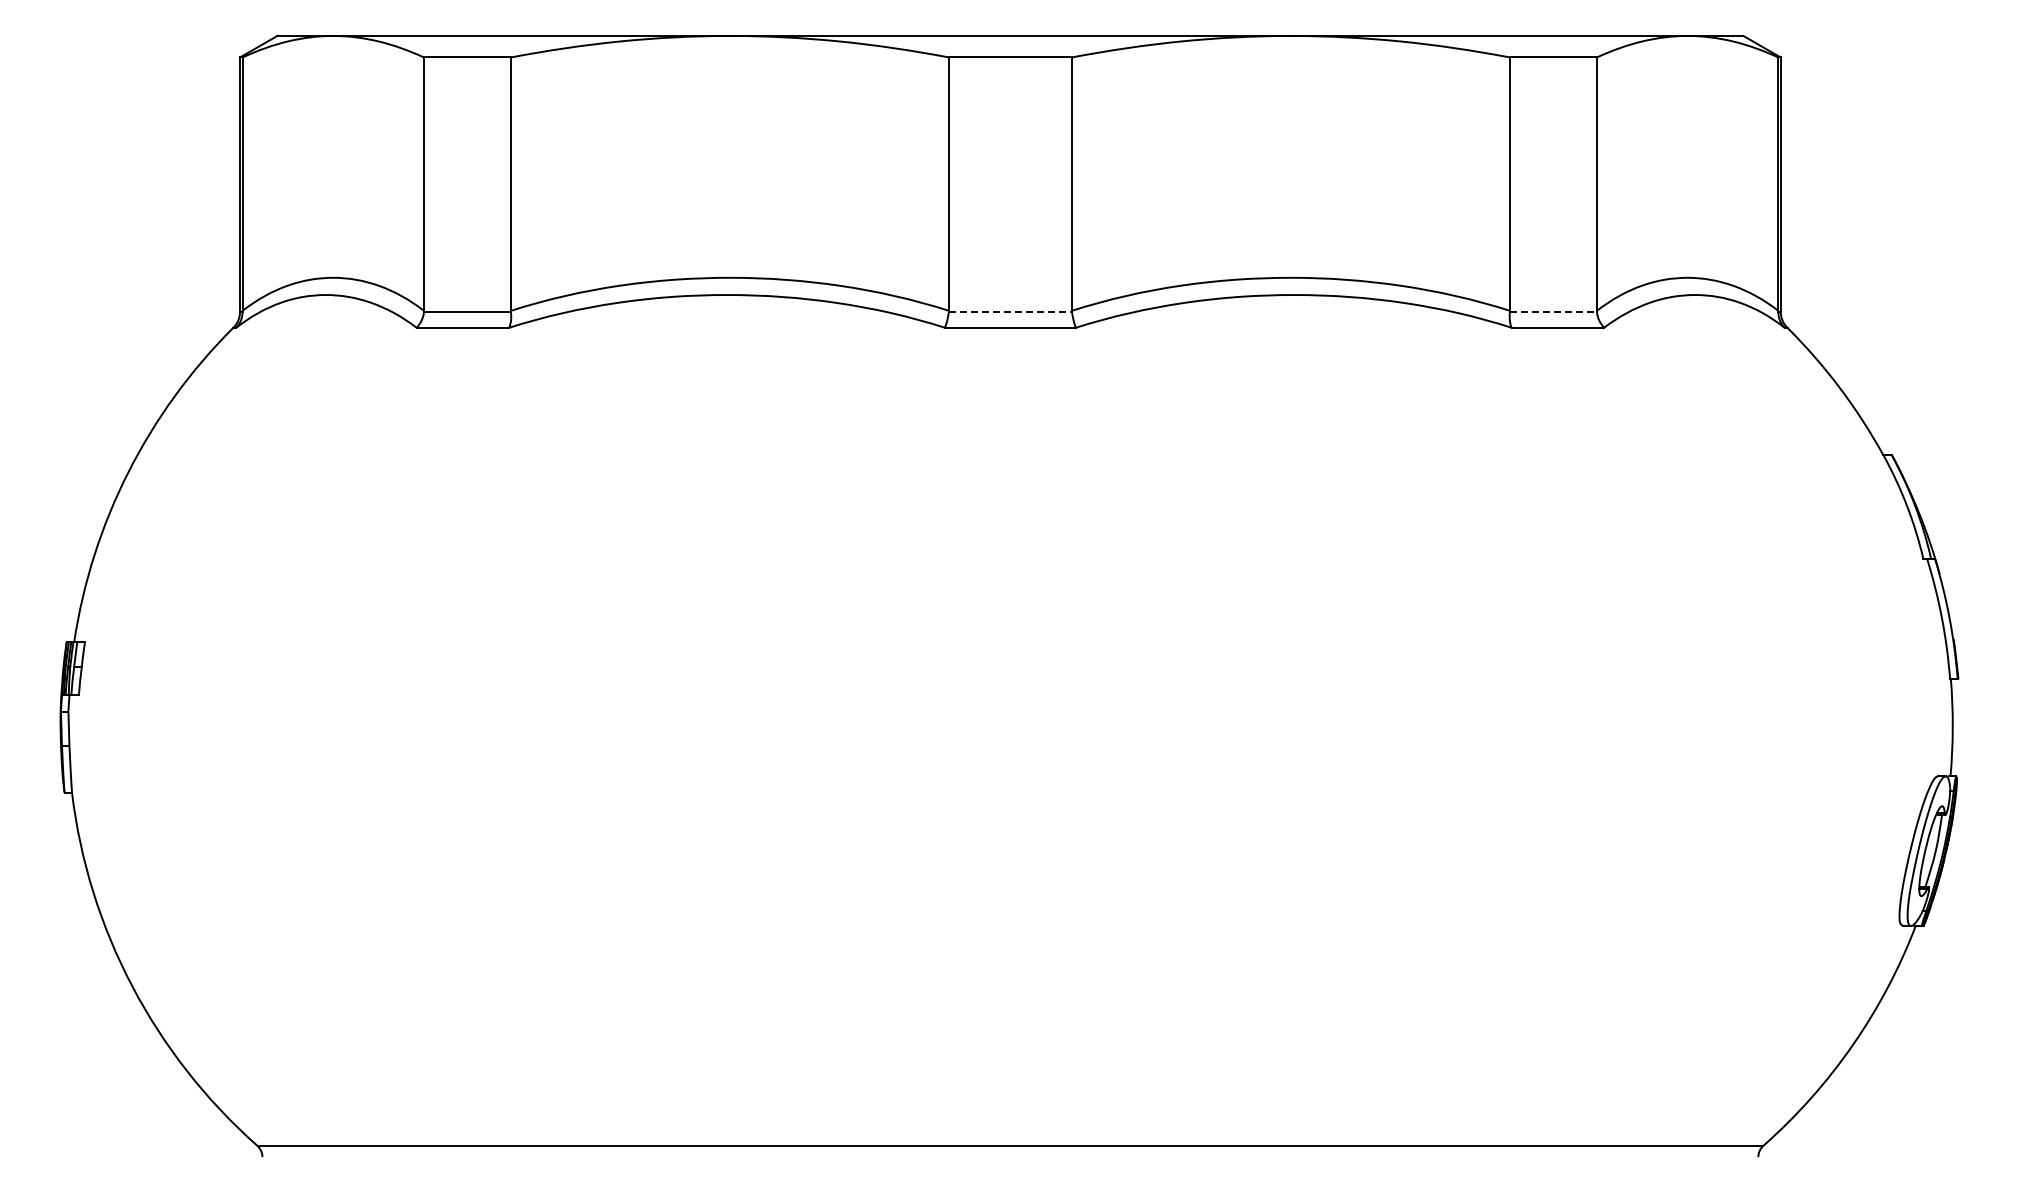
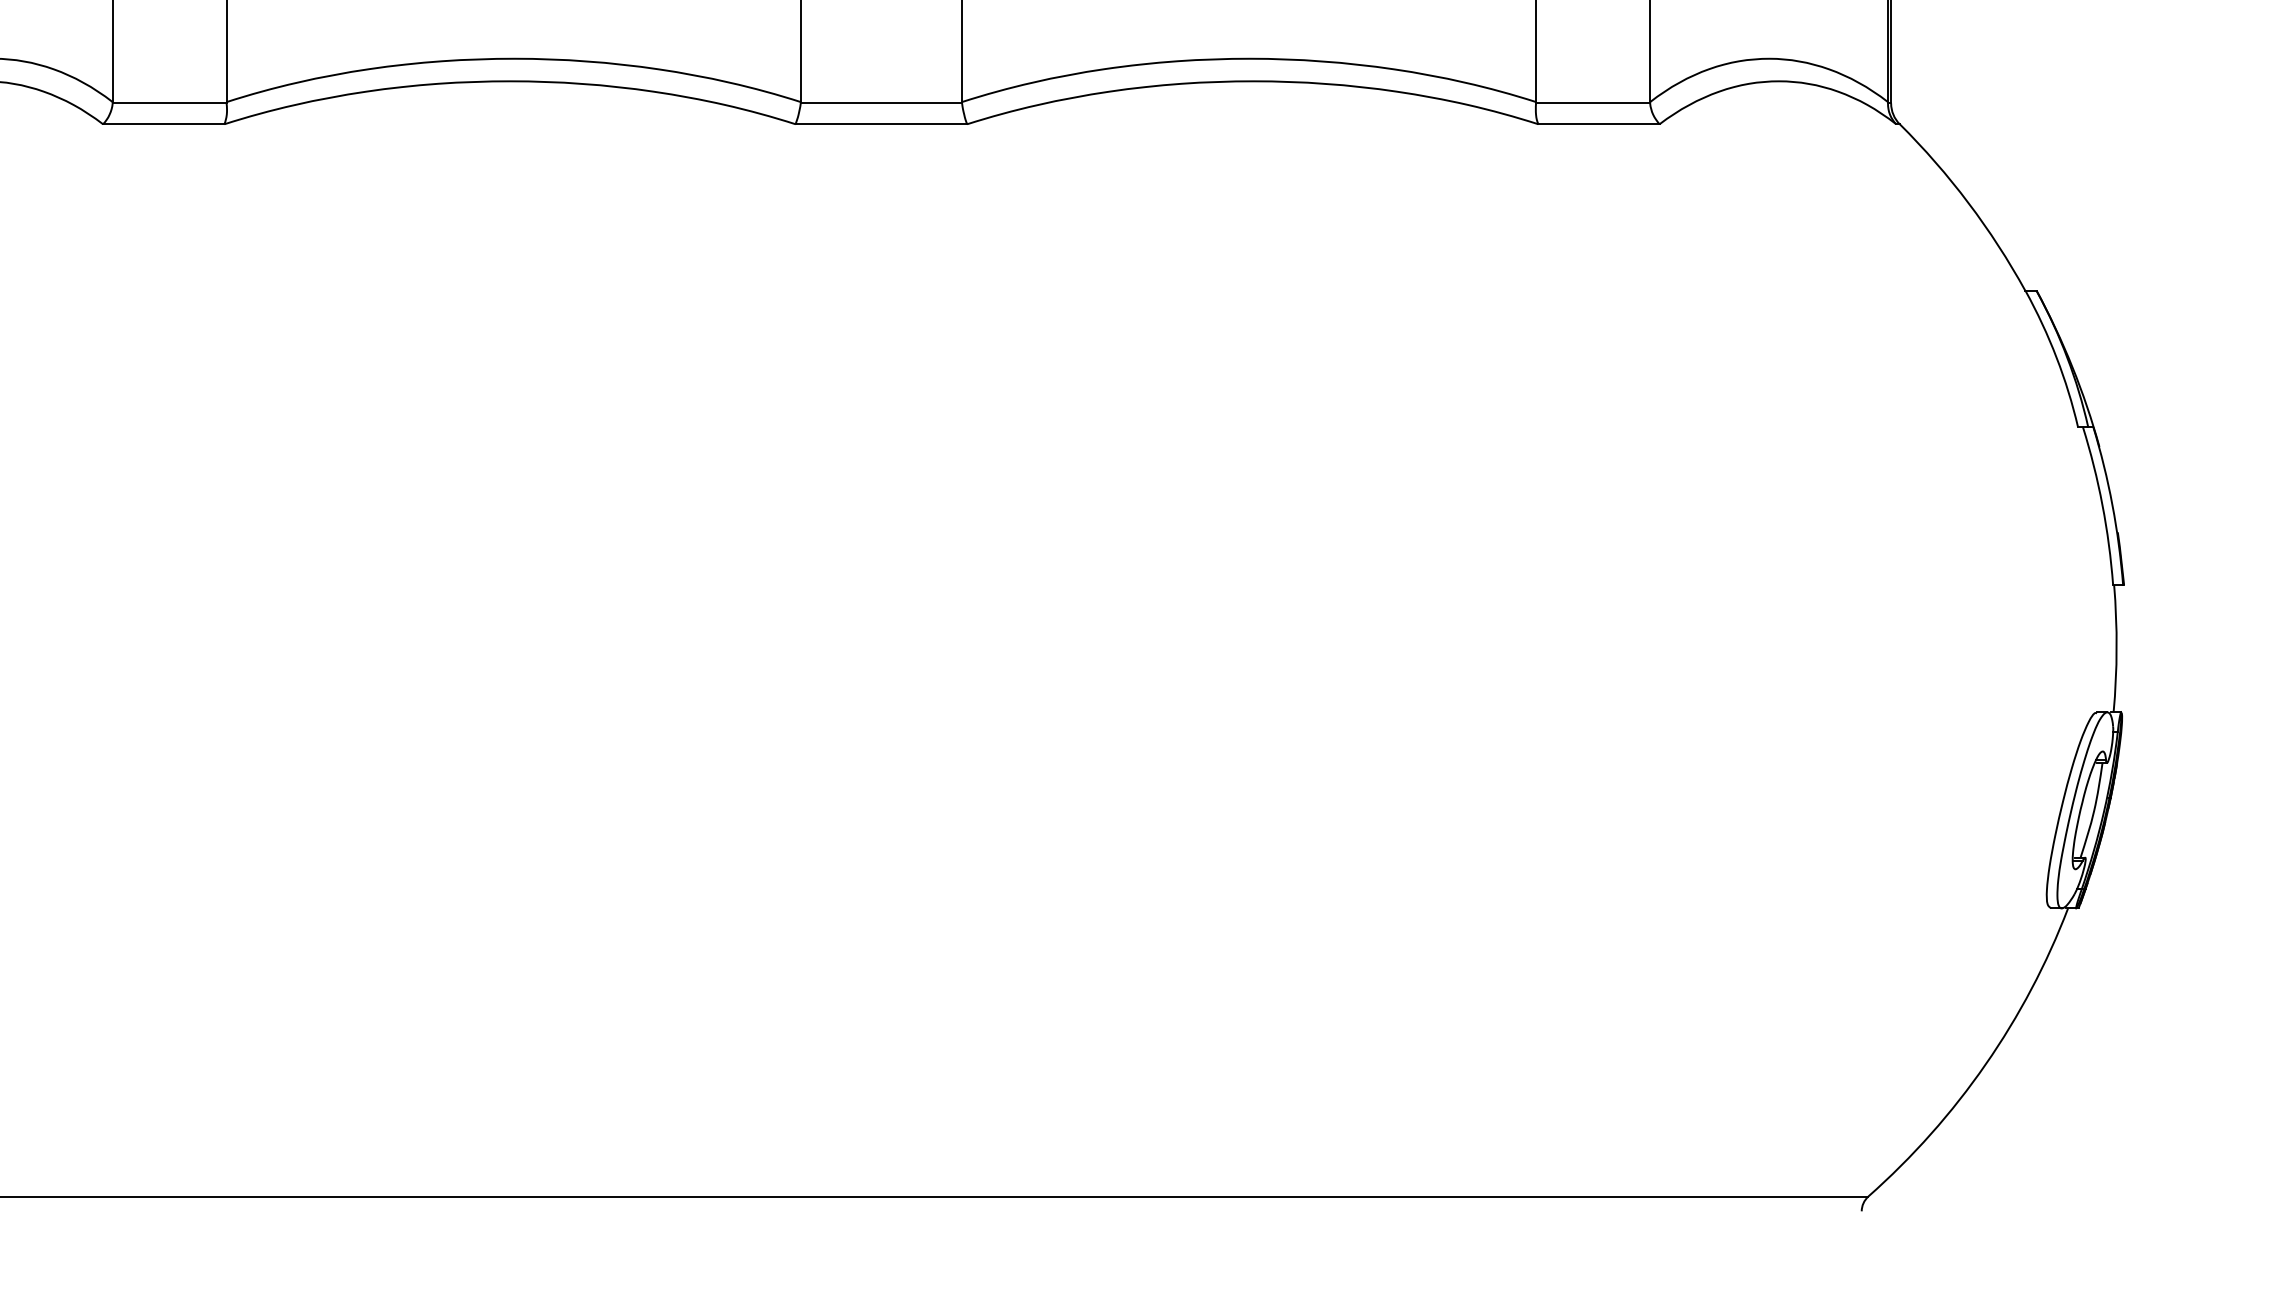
line: (1010, 311) -> (881, 102), dashed -> solid
line: (1553, 311) -> (1593, 102), dashed -> solid

